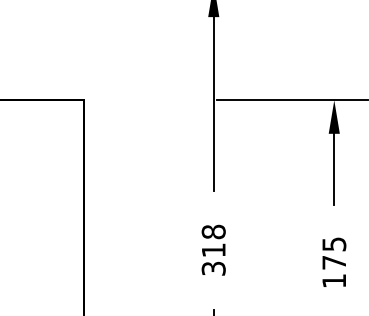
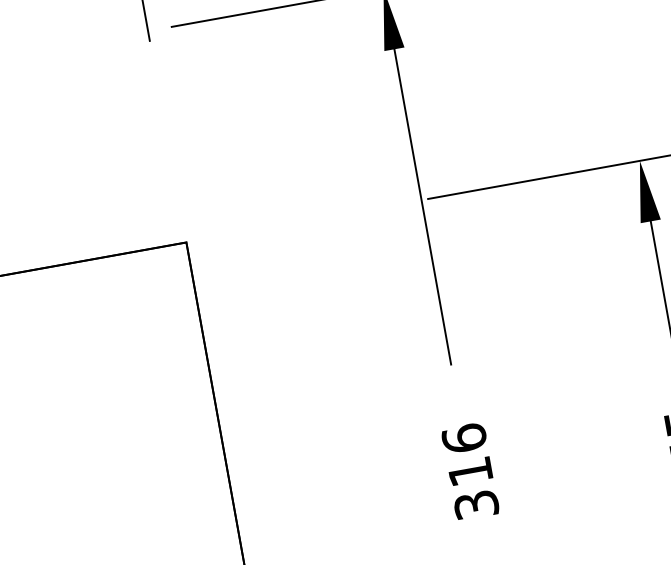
text: (213, 231) -> (463, 437), 318 -> 316

